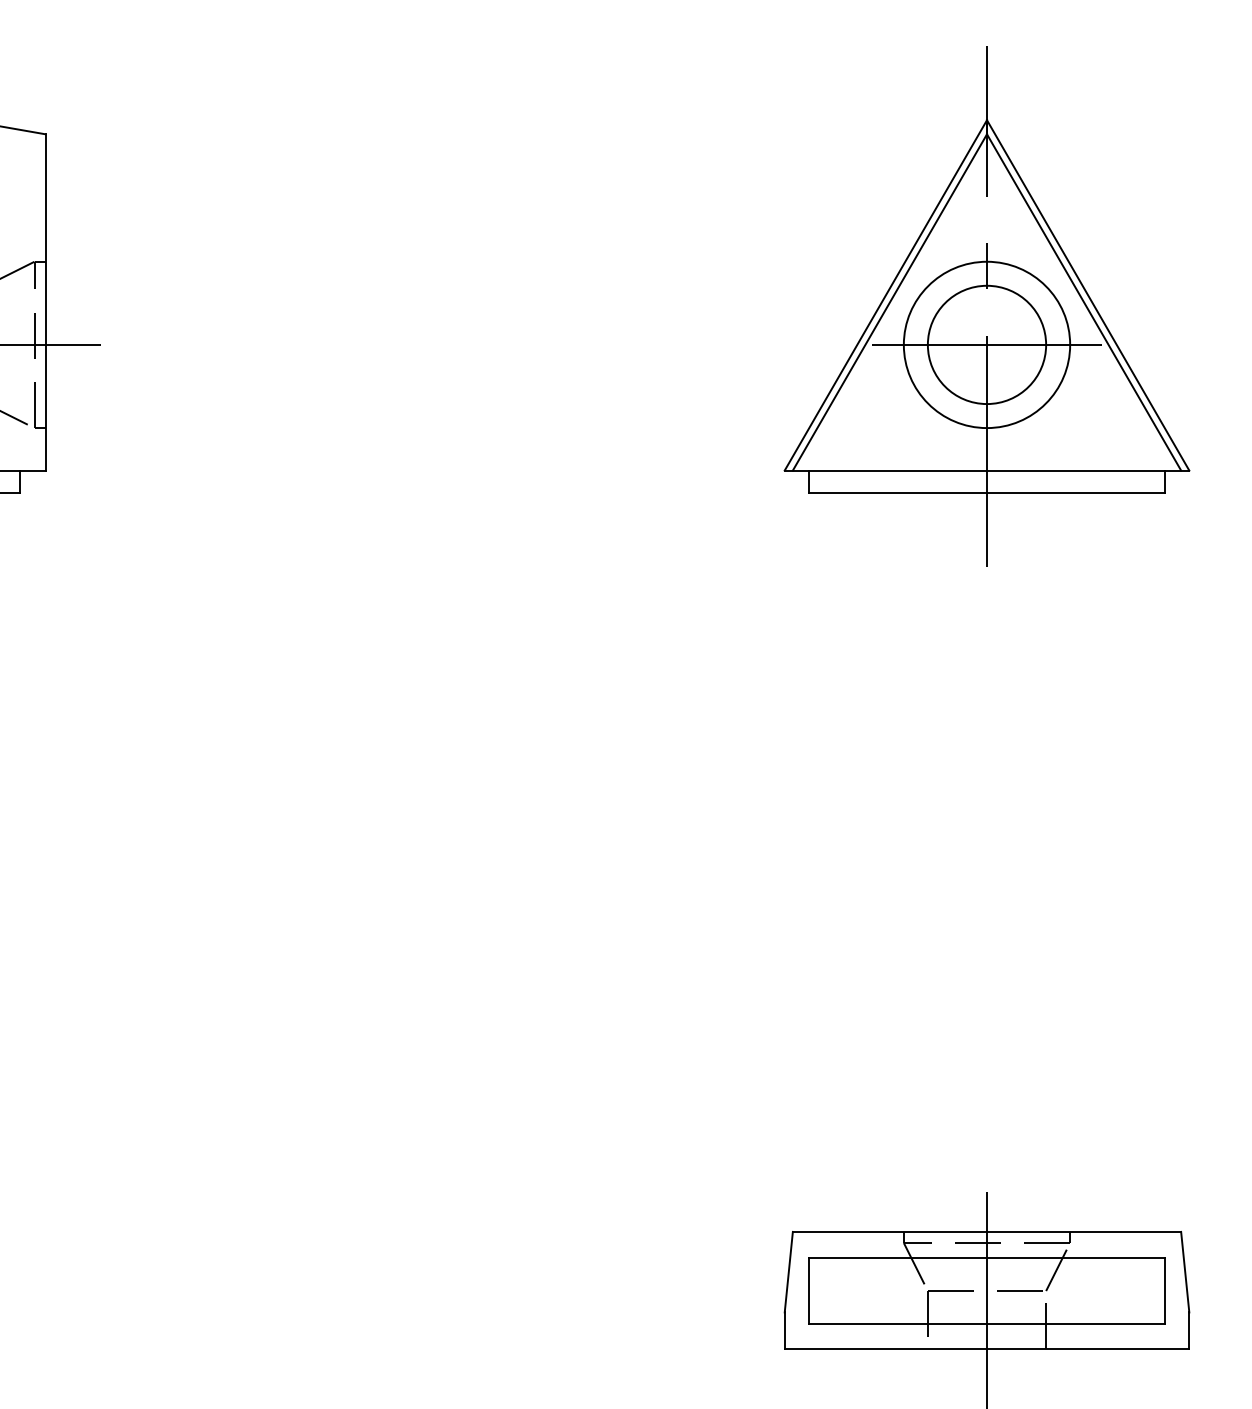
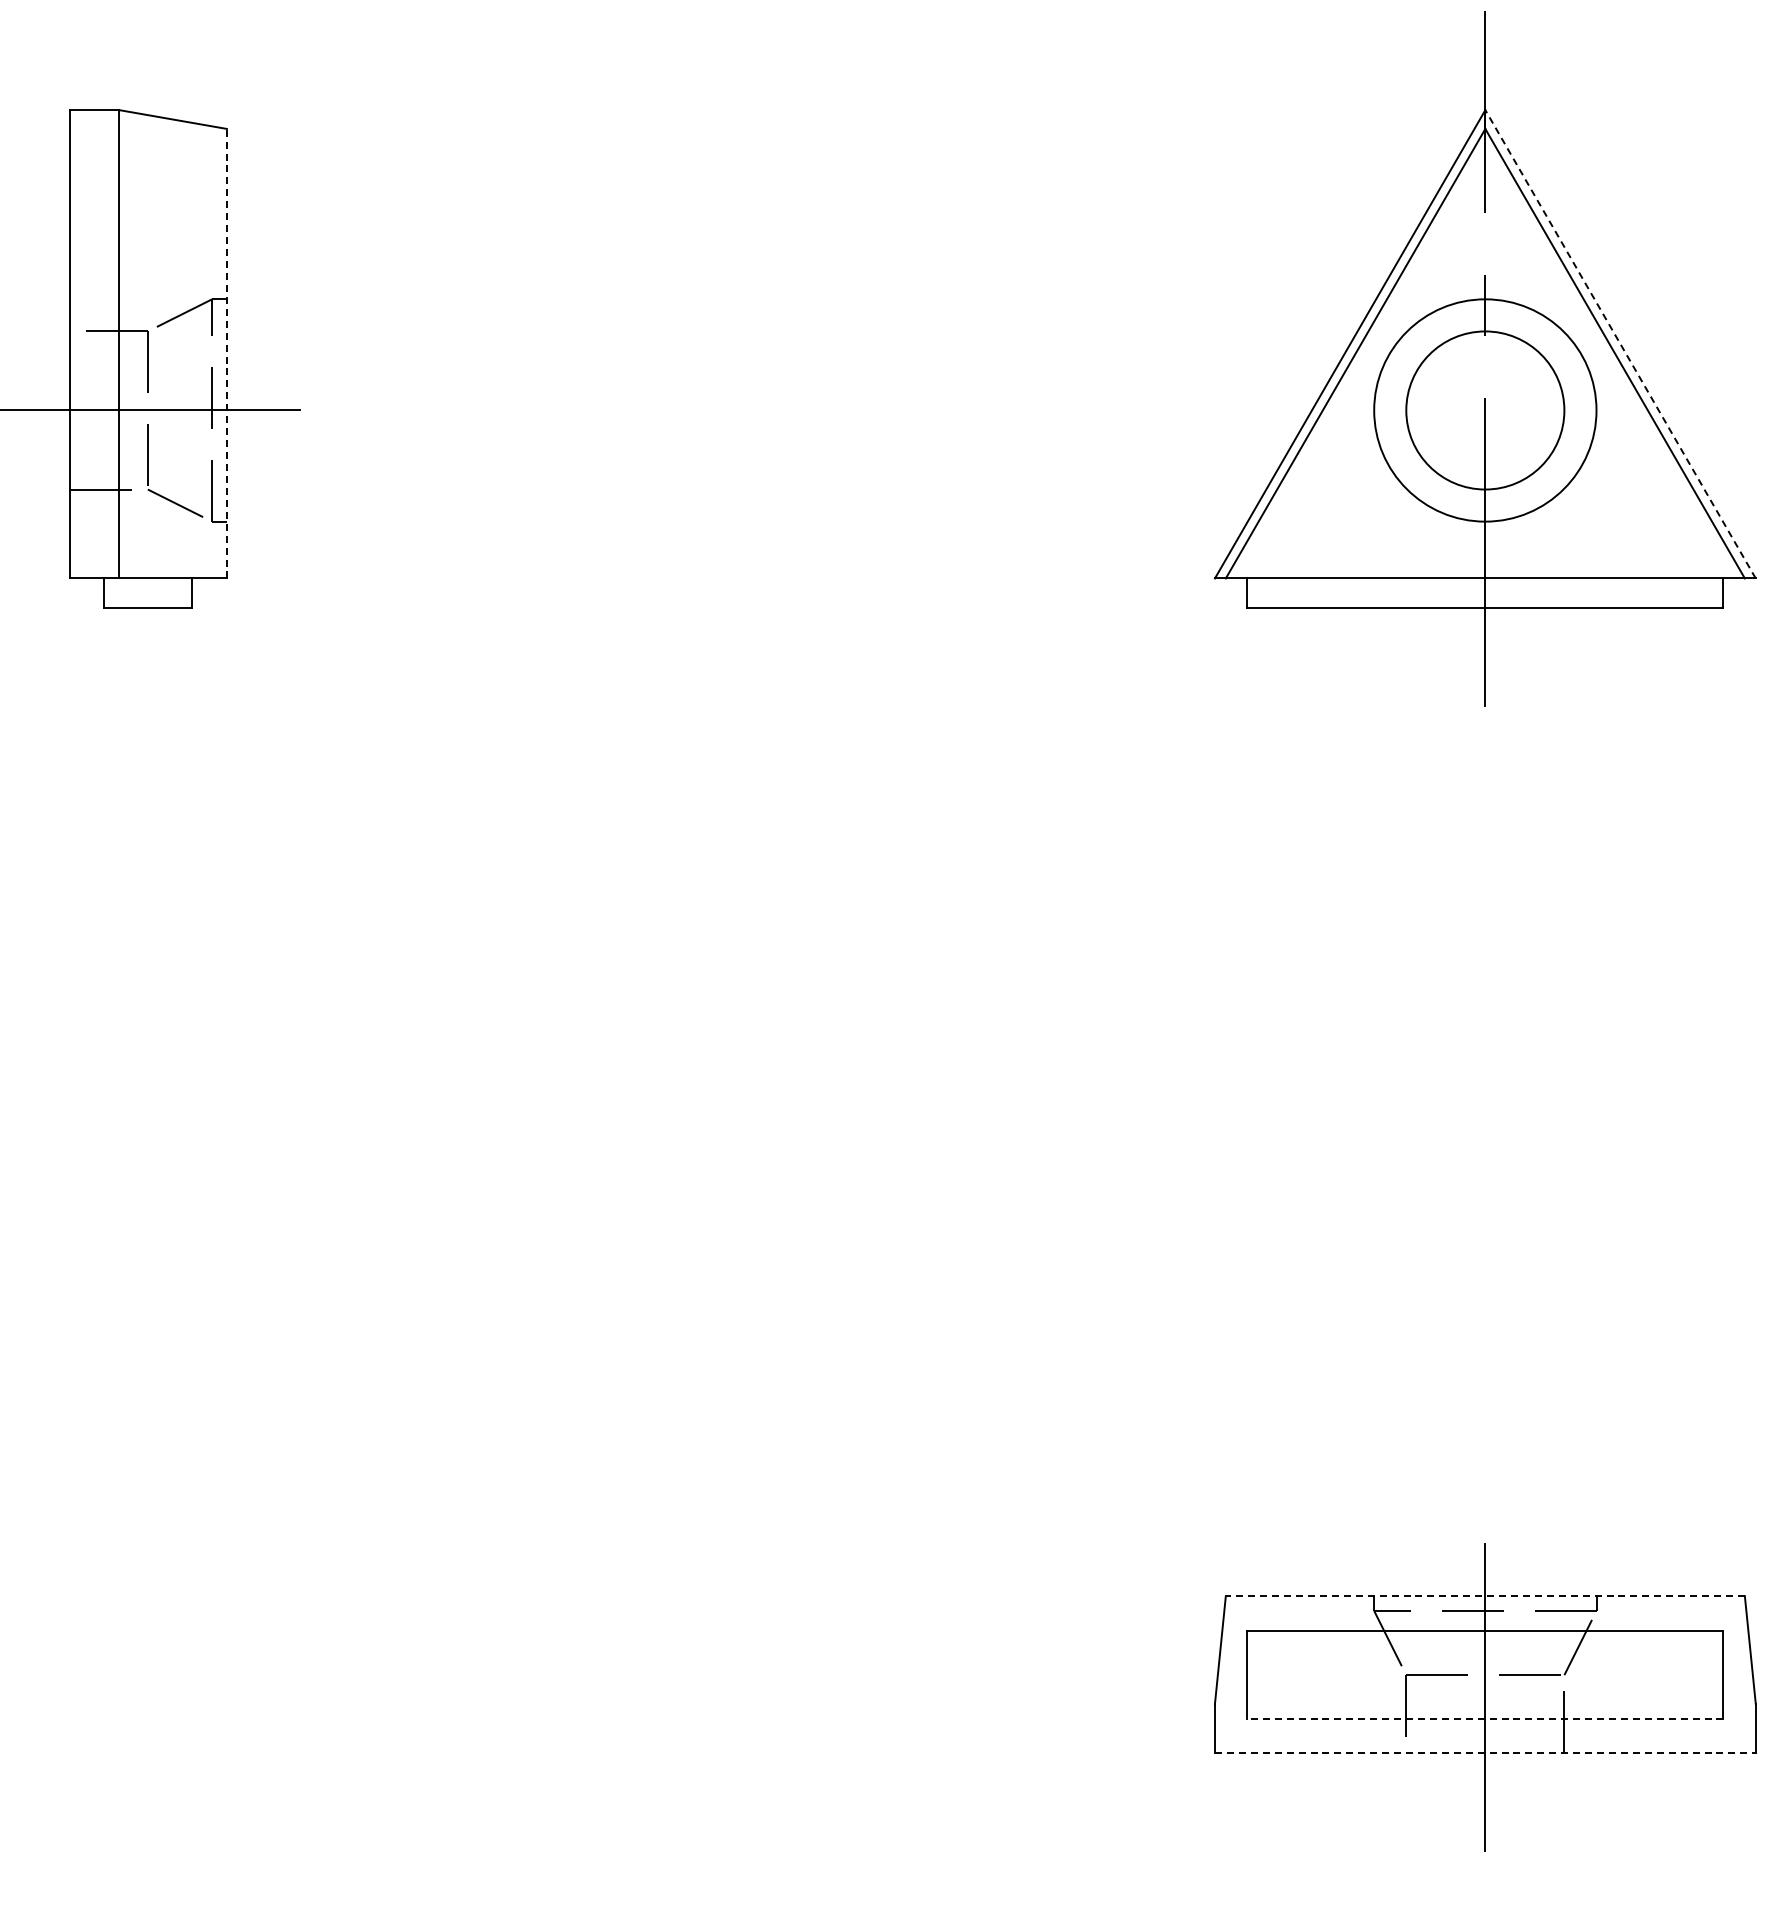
line: (1088, 294) -> (1620, 343), solid -> dashed
line: (45, 302) -> (226, 353), solid -> dashed
line: (987, 344) -> (1485, 410), removed
line: (987, 1232) -> (1485, 1596), solid -> dashed
line: (986, 1323) -> (1484, 1718), solid -> dashed
line: (987, 1349) -> (1485, 1753), solid -> dashed

